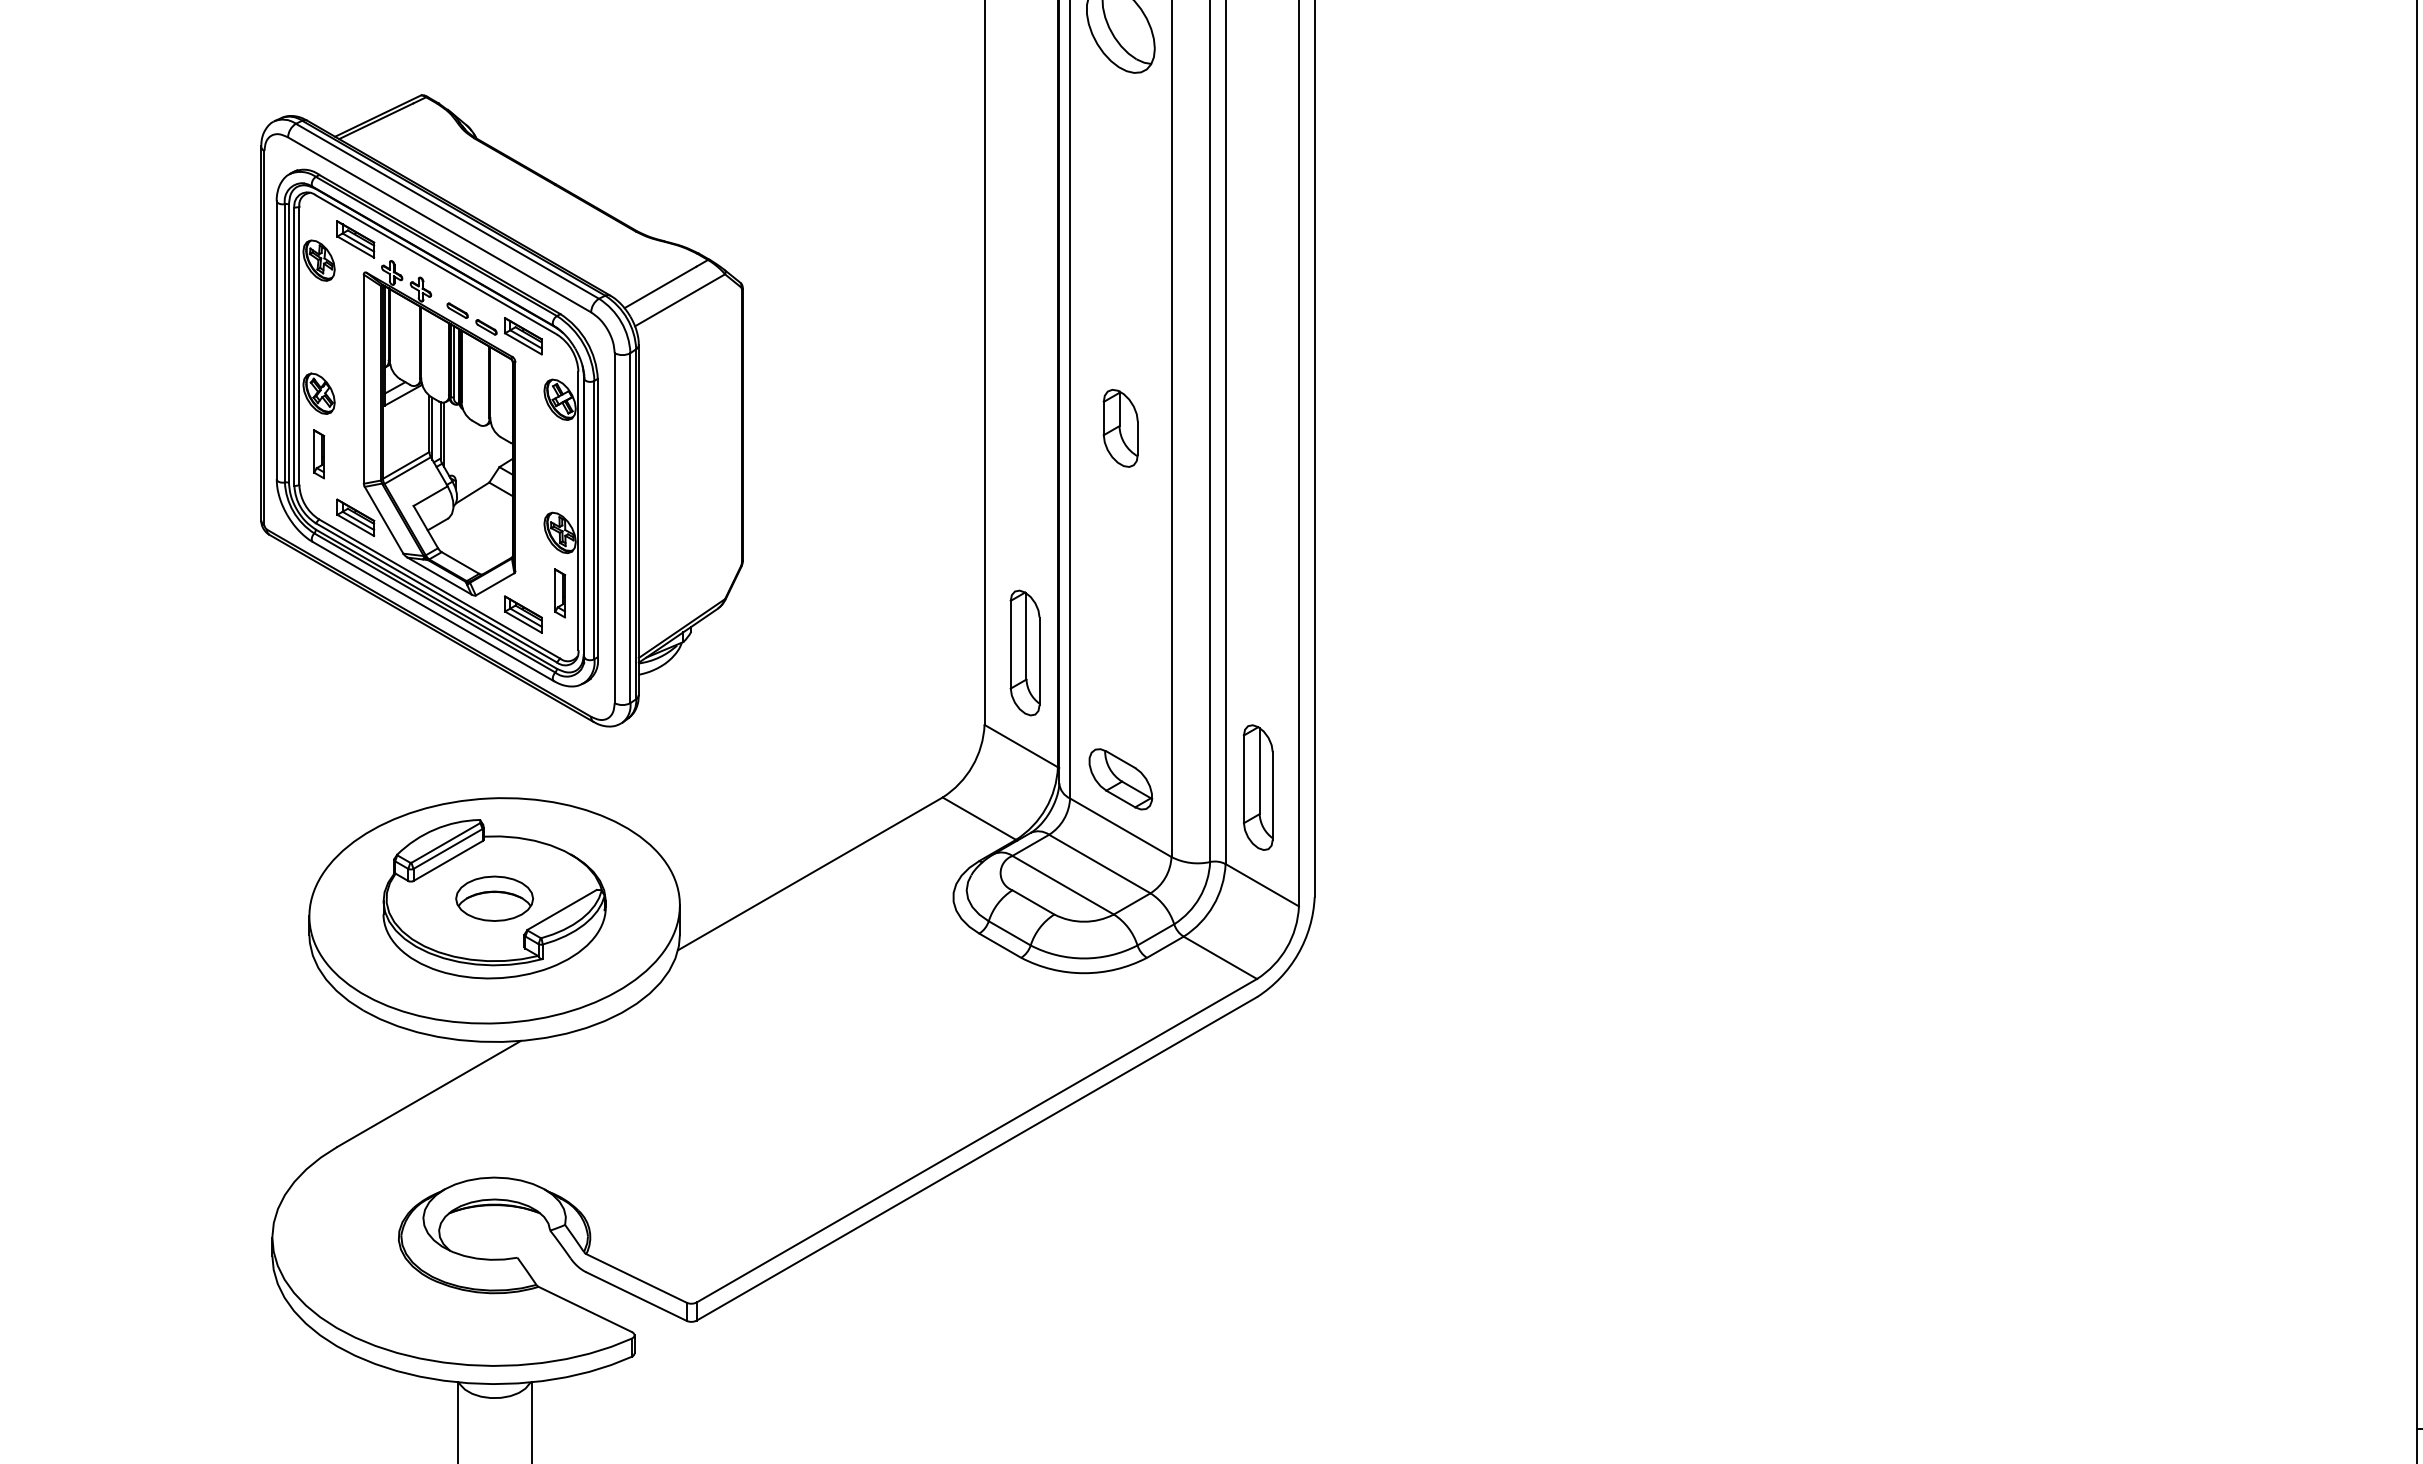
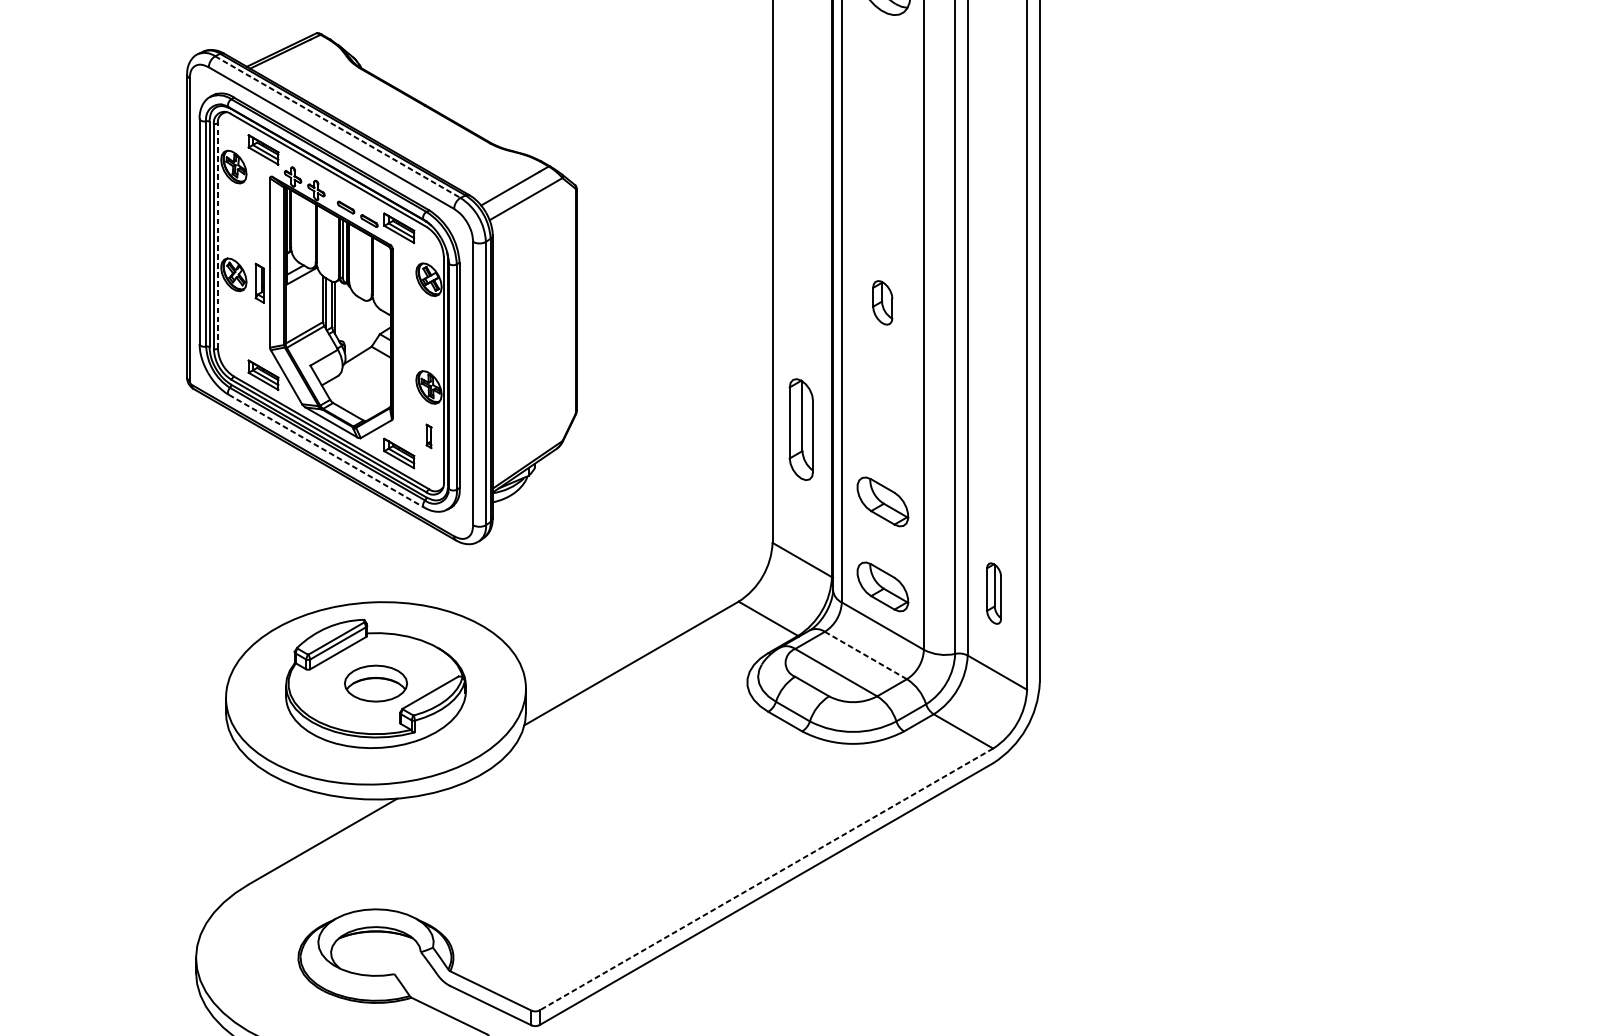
line: (447, 211) -> (337, 127), solid -> dashed
line: (299, 345) -> (218, 235), solid -> dashed
part: (1120, 428) -> (882, 302), size x0.7
part: (319, 454) -> (260, 283), moved
part: (560, 593) -> (429, 436), size x0.6
line: (433, 611) -> (326, 451), solid -> dashed
part: (1024, 652) -> (800, 429), moved
part: (1120, 674) -> (882, 502), added
part: (1257, 787) -> (993, 593), size x0.6
line: (1099, 864) -> (865, 655), solid -> dashed
line: (976, 1140) -> (766, 879), solid -> dashed

